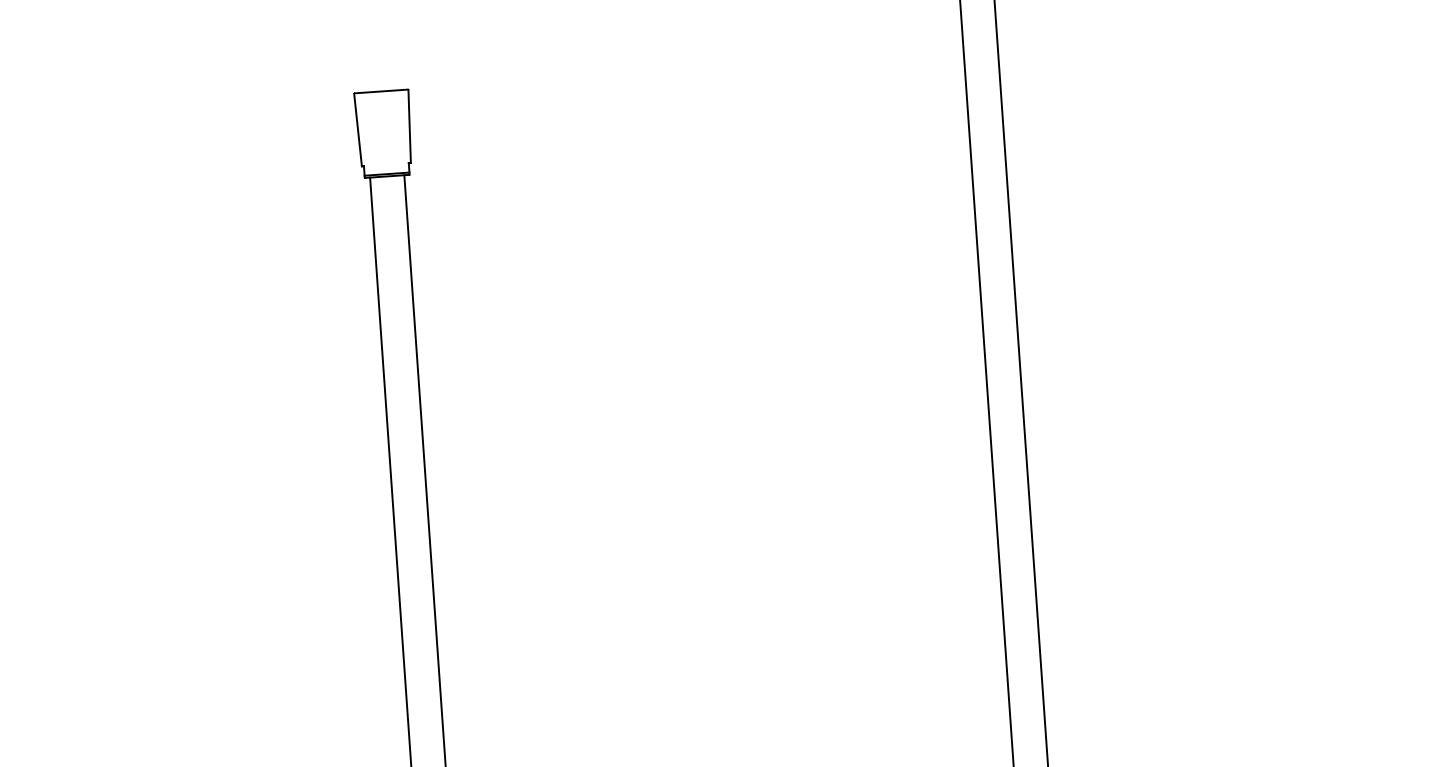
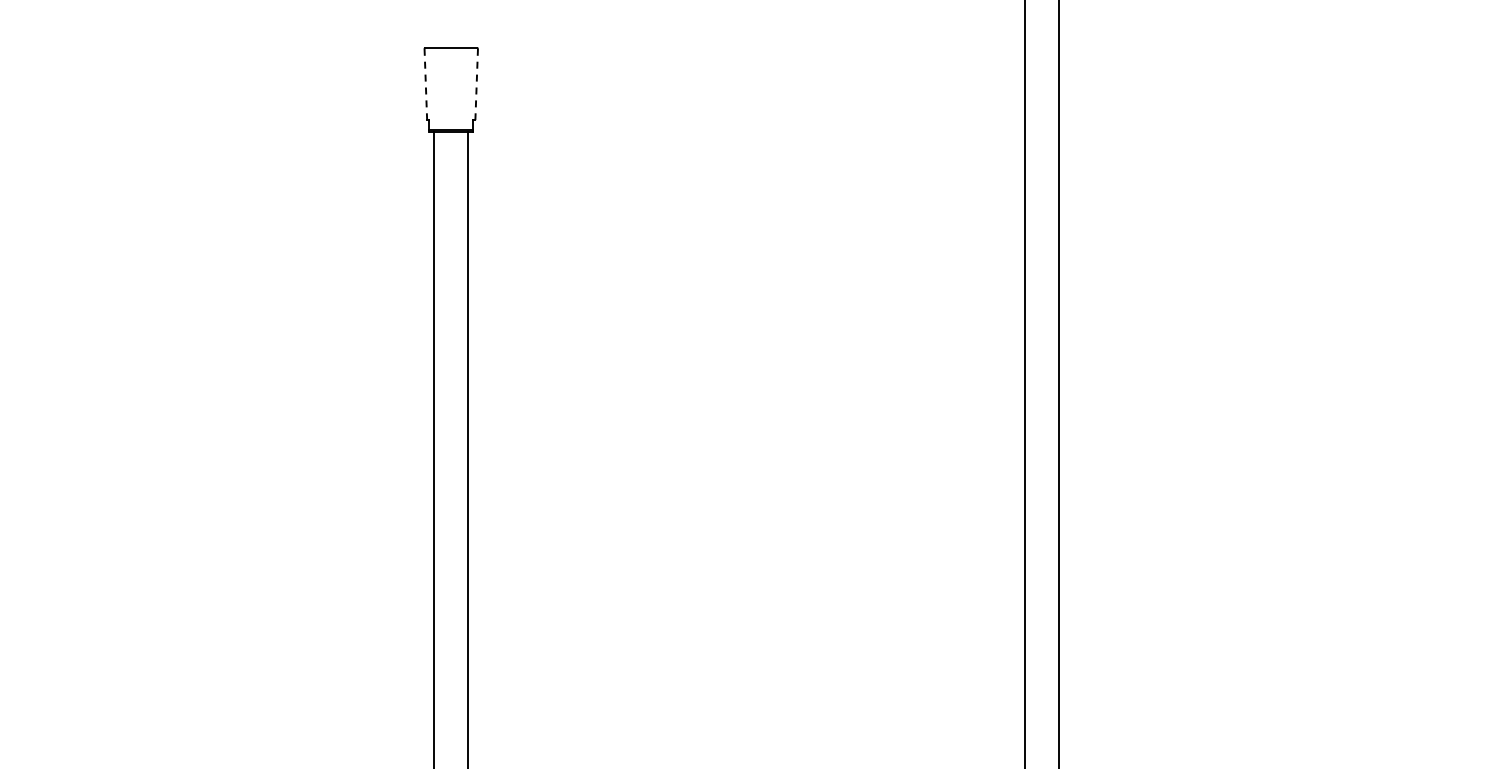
line: (409, 126) -> (476, 84), solid -> dashed
line: (357, 130) -> (425, 84), solid -> dashed

